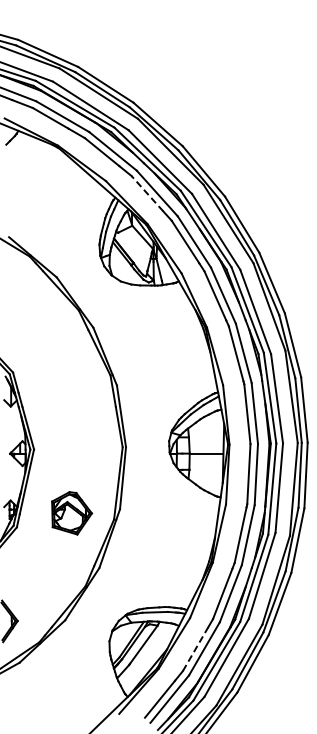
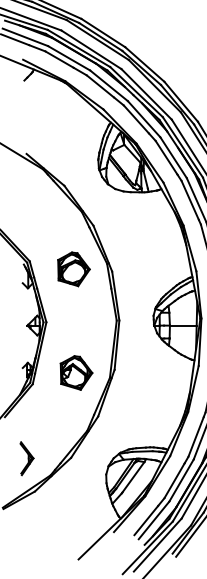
line: (147, 193) -> (136, 119), dashed -> solid
part: (68, 382) -> (73, 269), added
line: (195, 648) -> (174, 480), dashed -> solid

